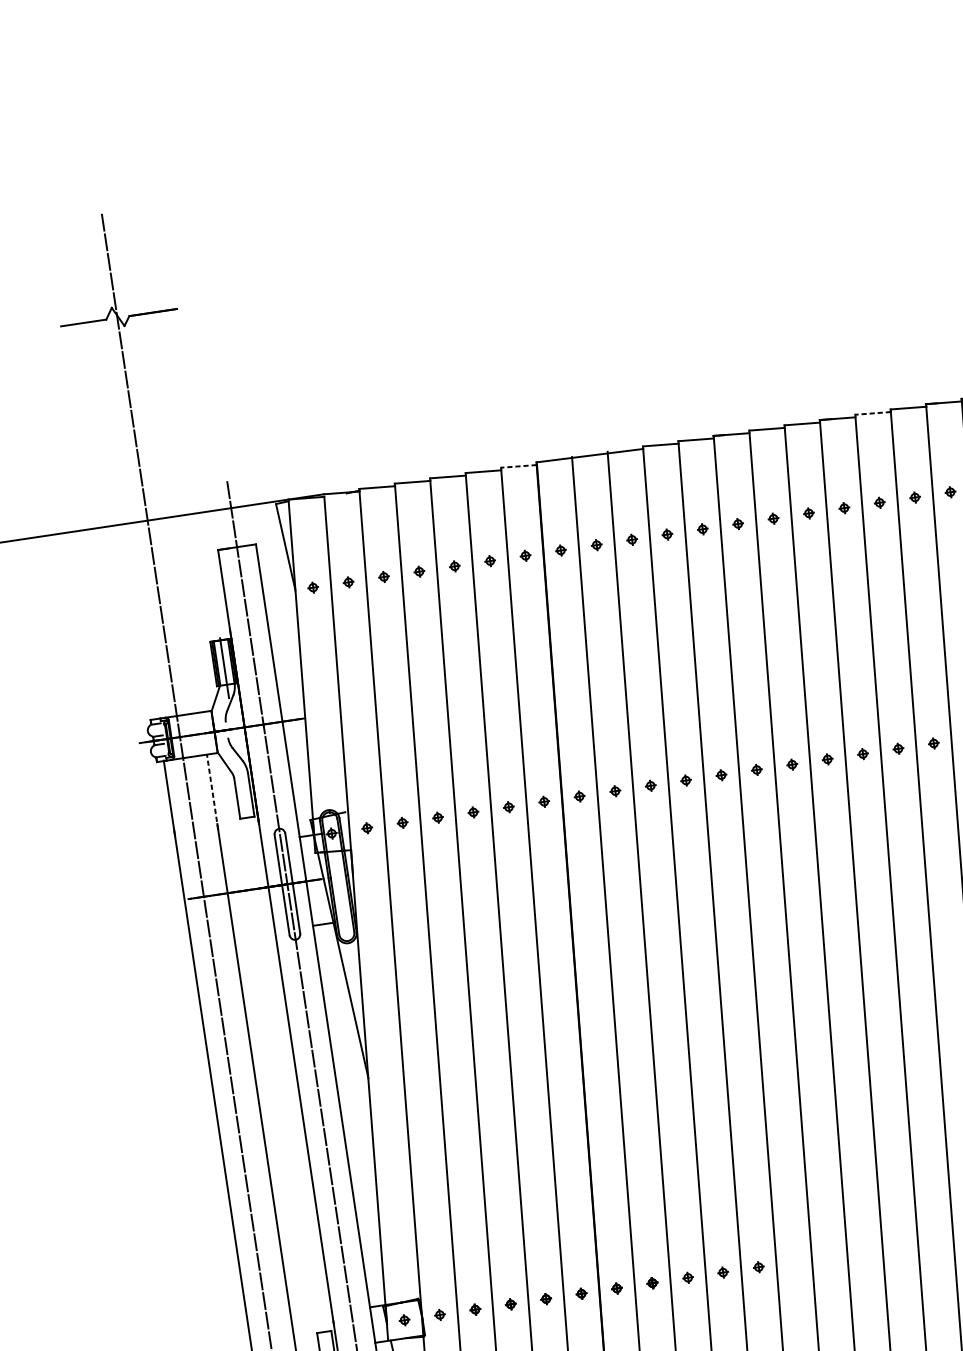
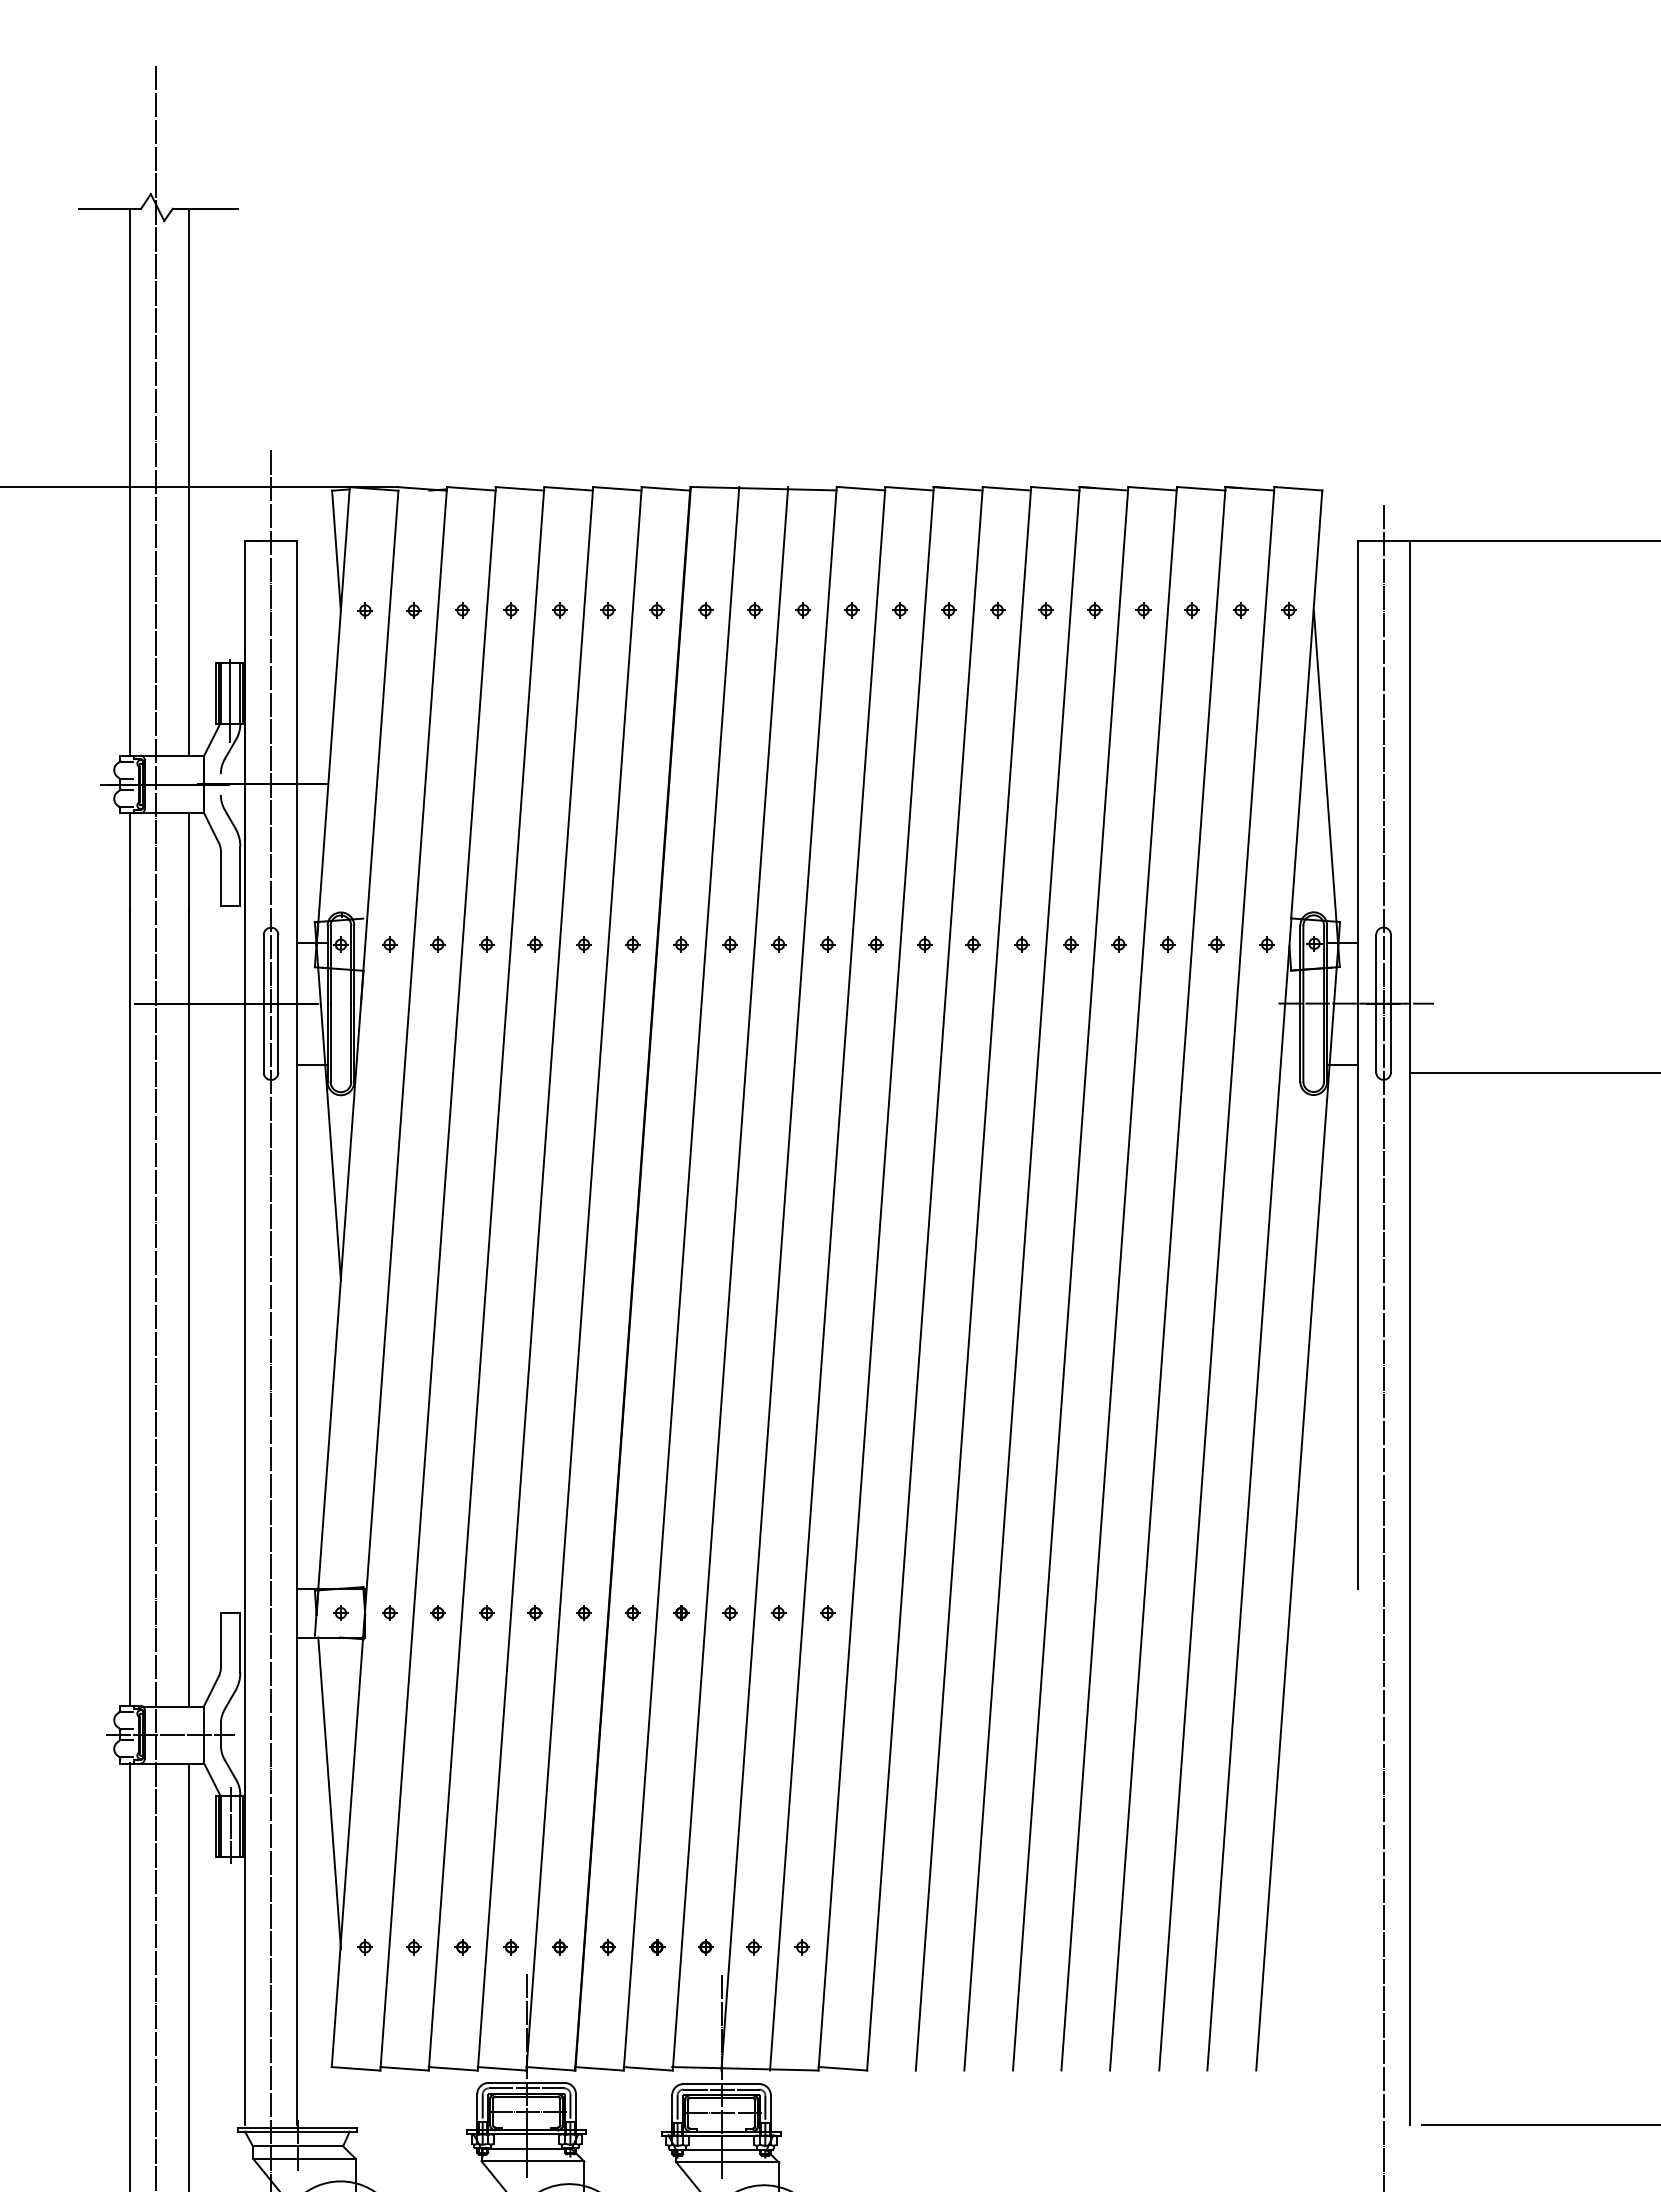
line: (873, 413) -> (1152, 488), dashed -> solid
line: (518, 466) -> (665, 488), dashed -> solid
line: (171, 512) -> (189, 481), added
line: (127, 519) -> (129, 481), added
line: (212, 792) -> (189, 865), dashed -> solid

